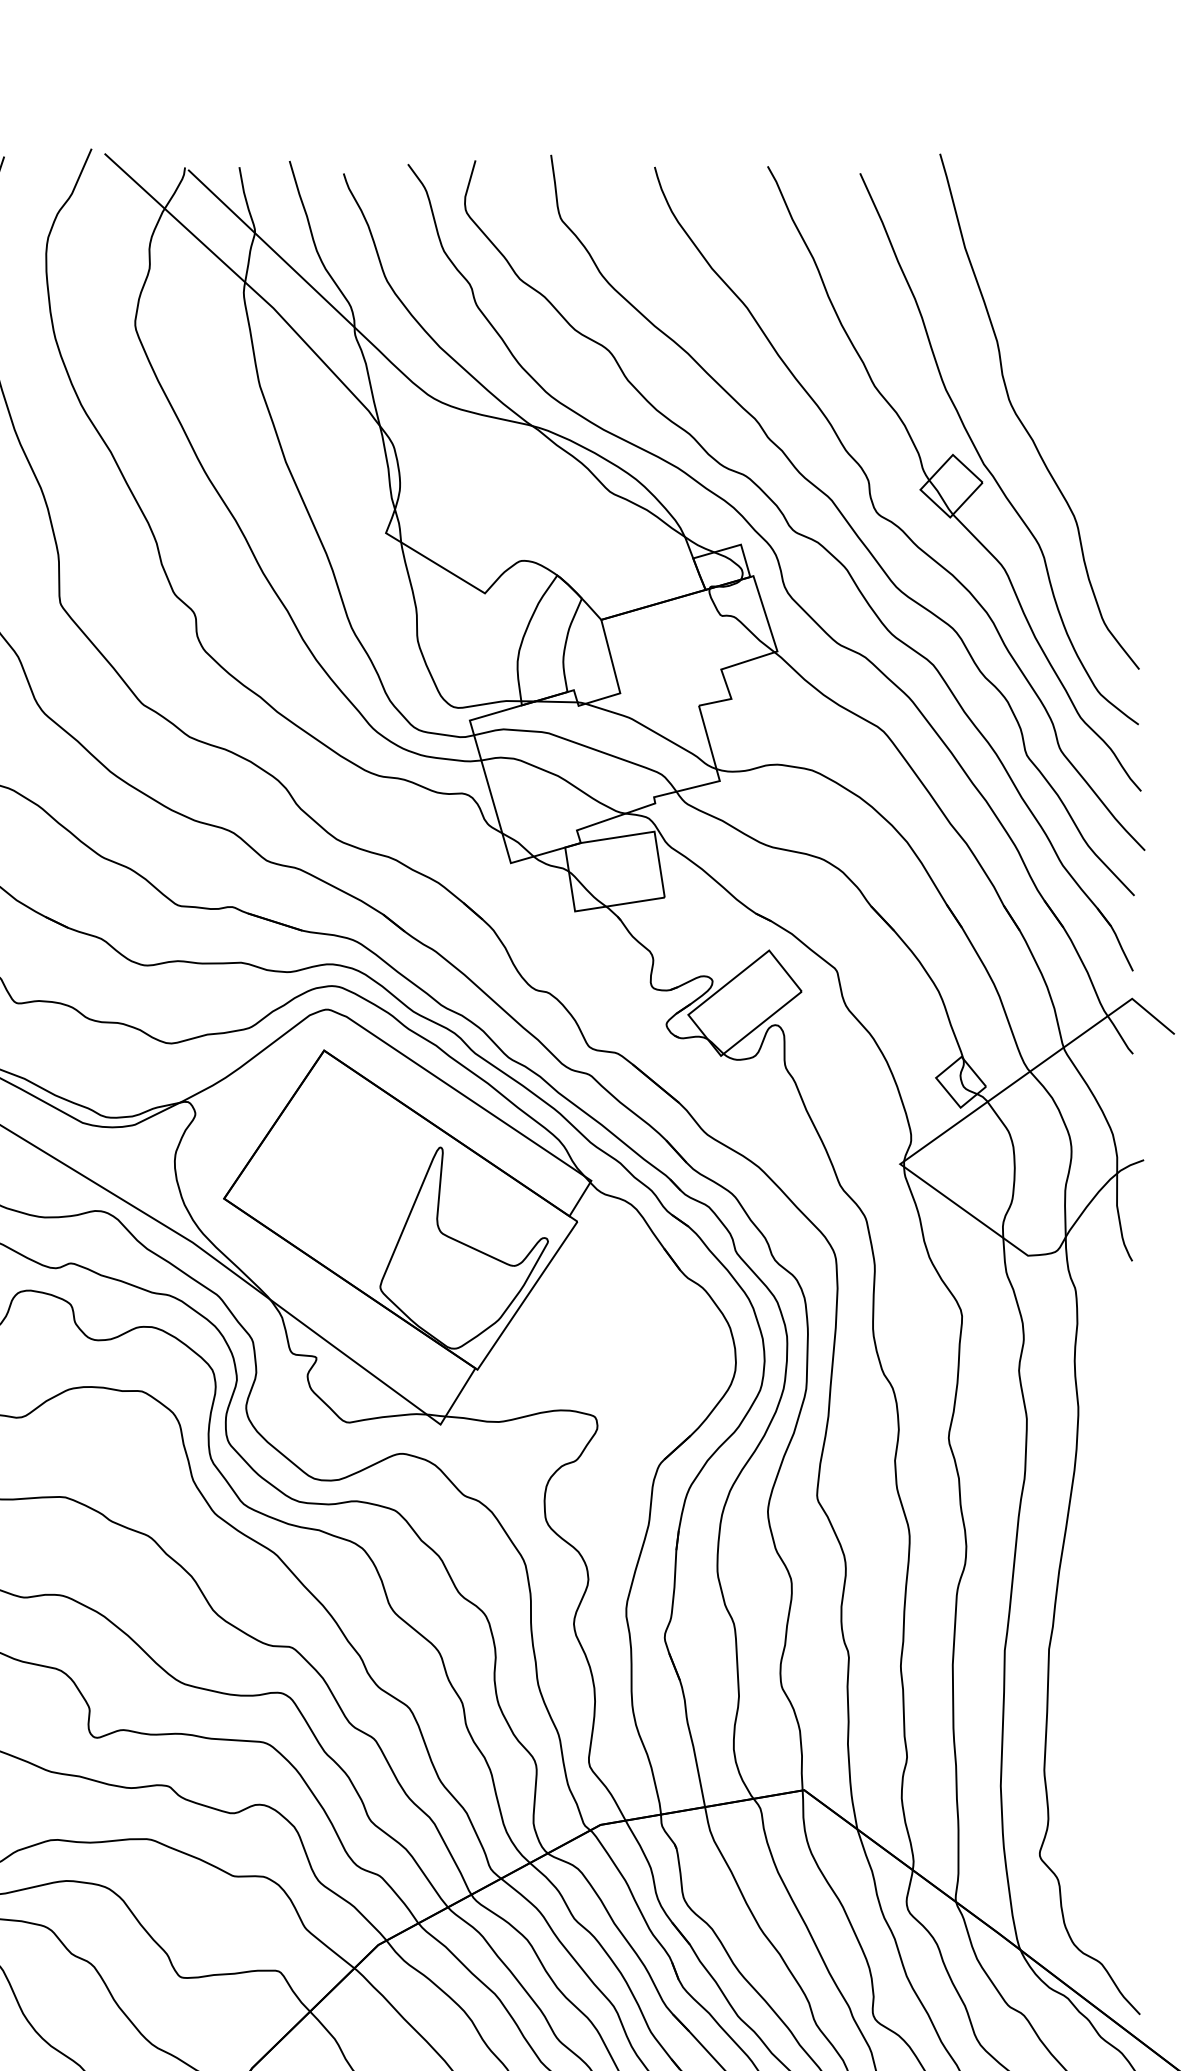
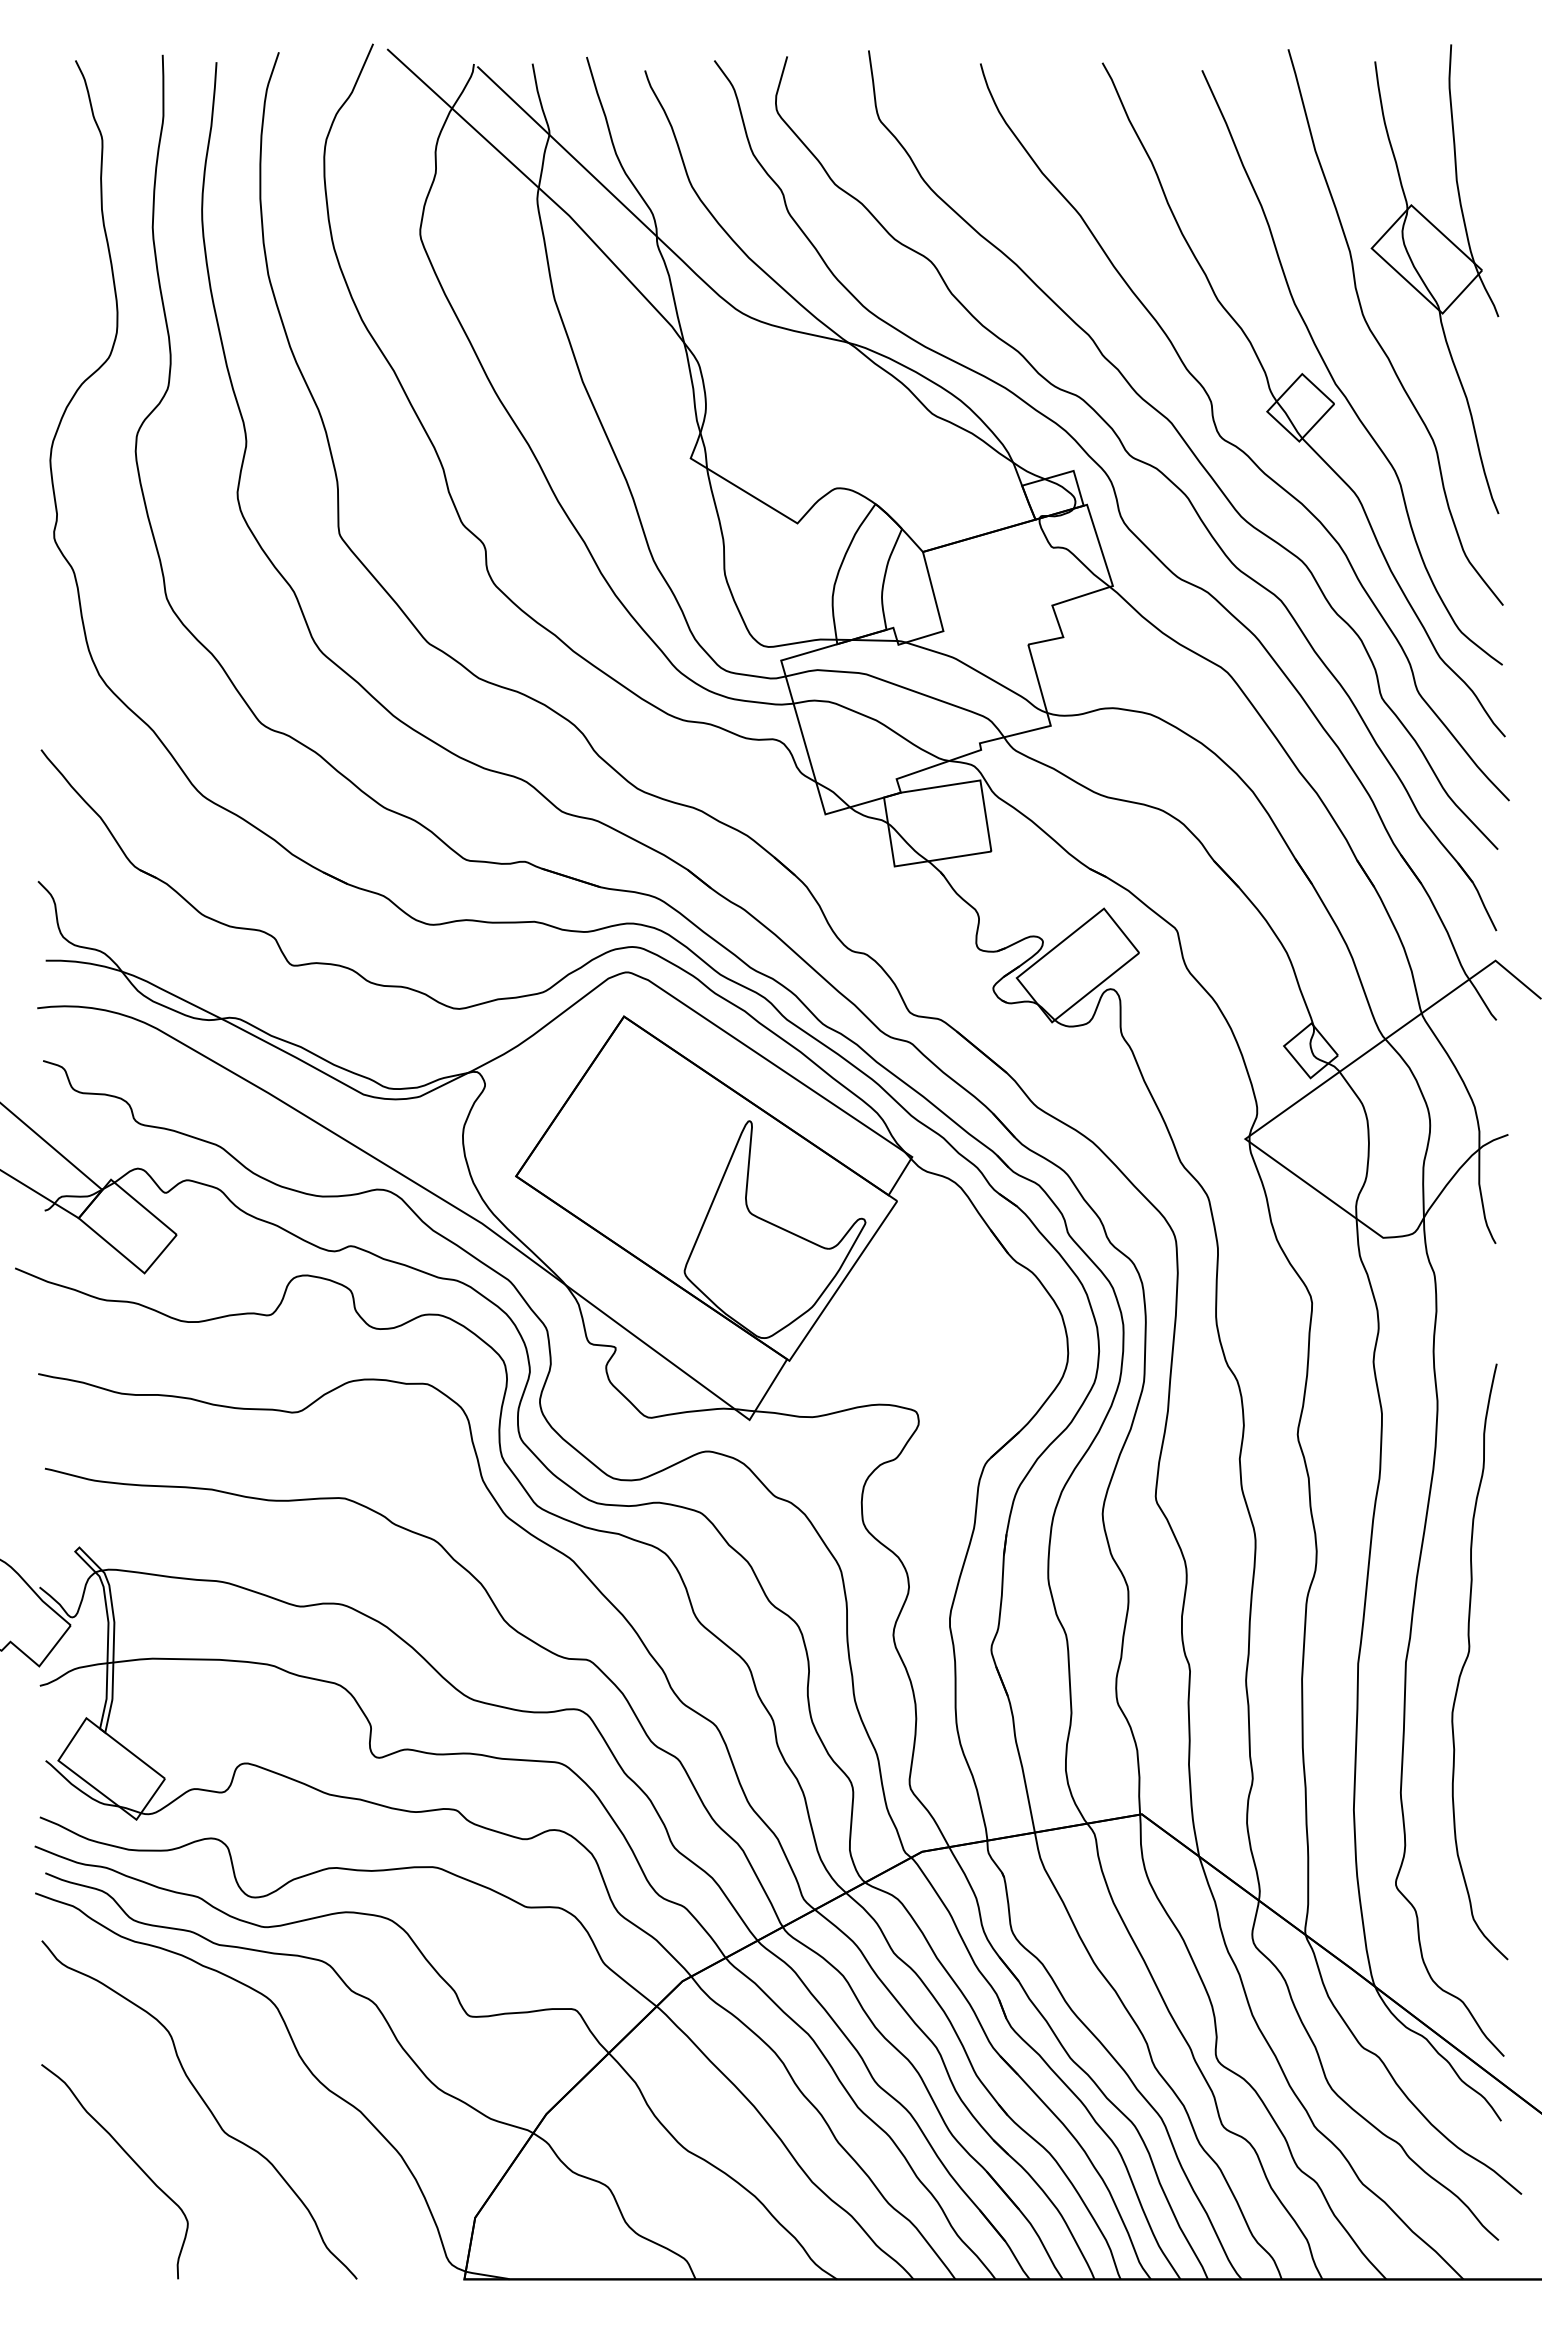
part: (1075, 367) -> (1434, 279), added
curve: (1107, 1644) -> (1468, 1657), added

